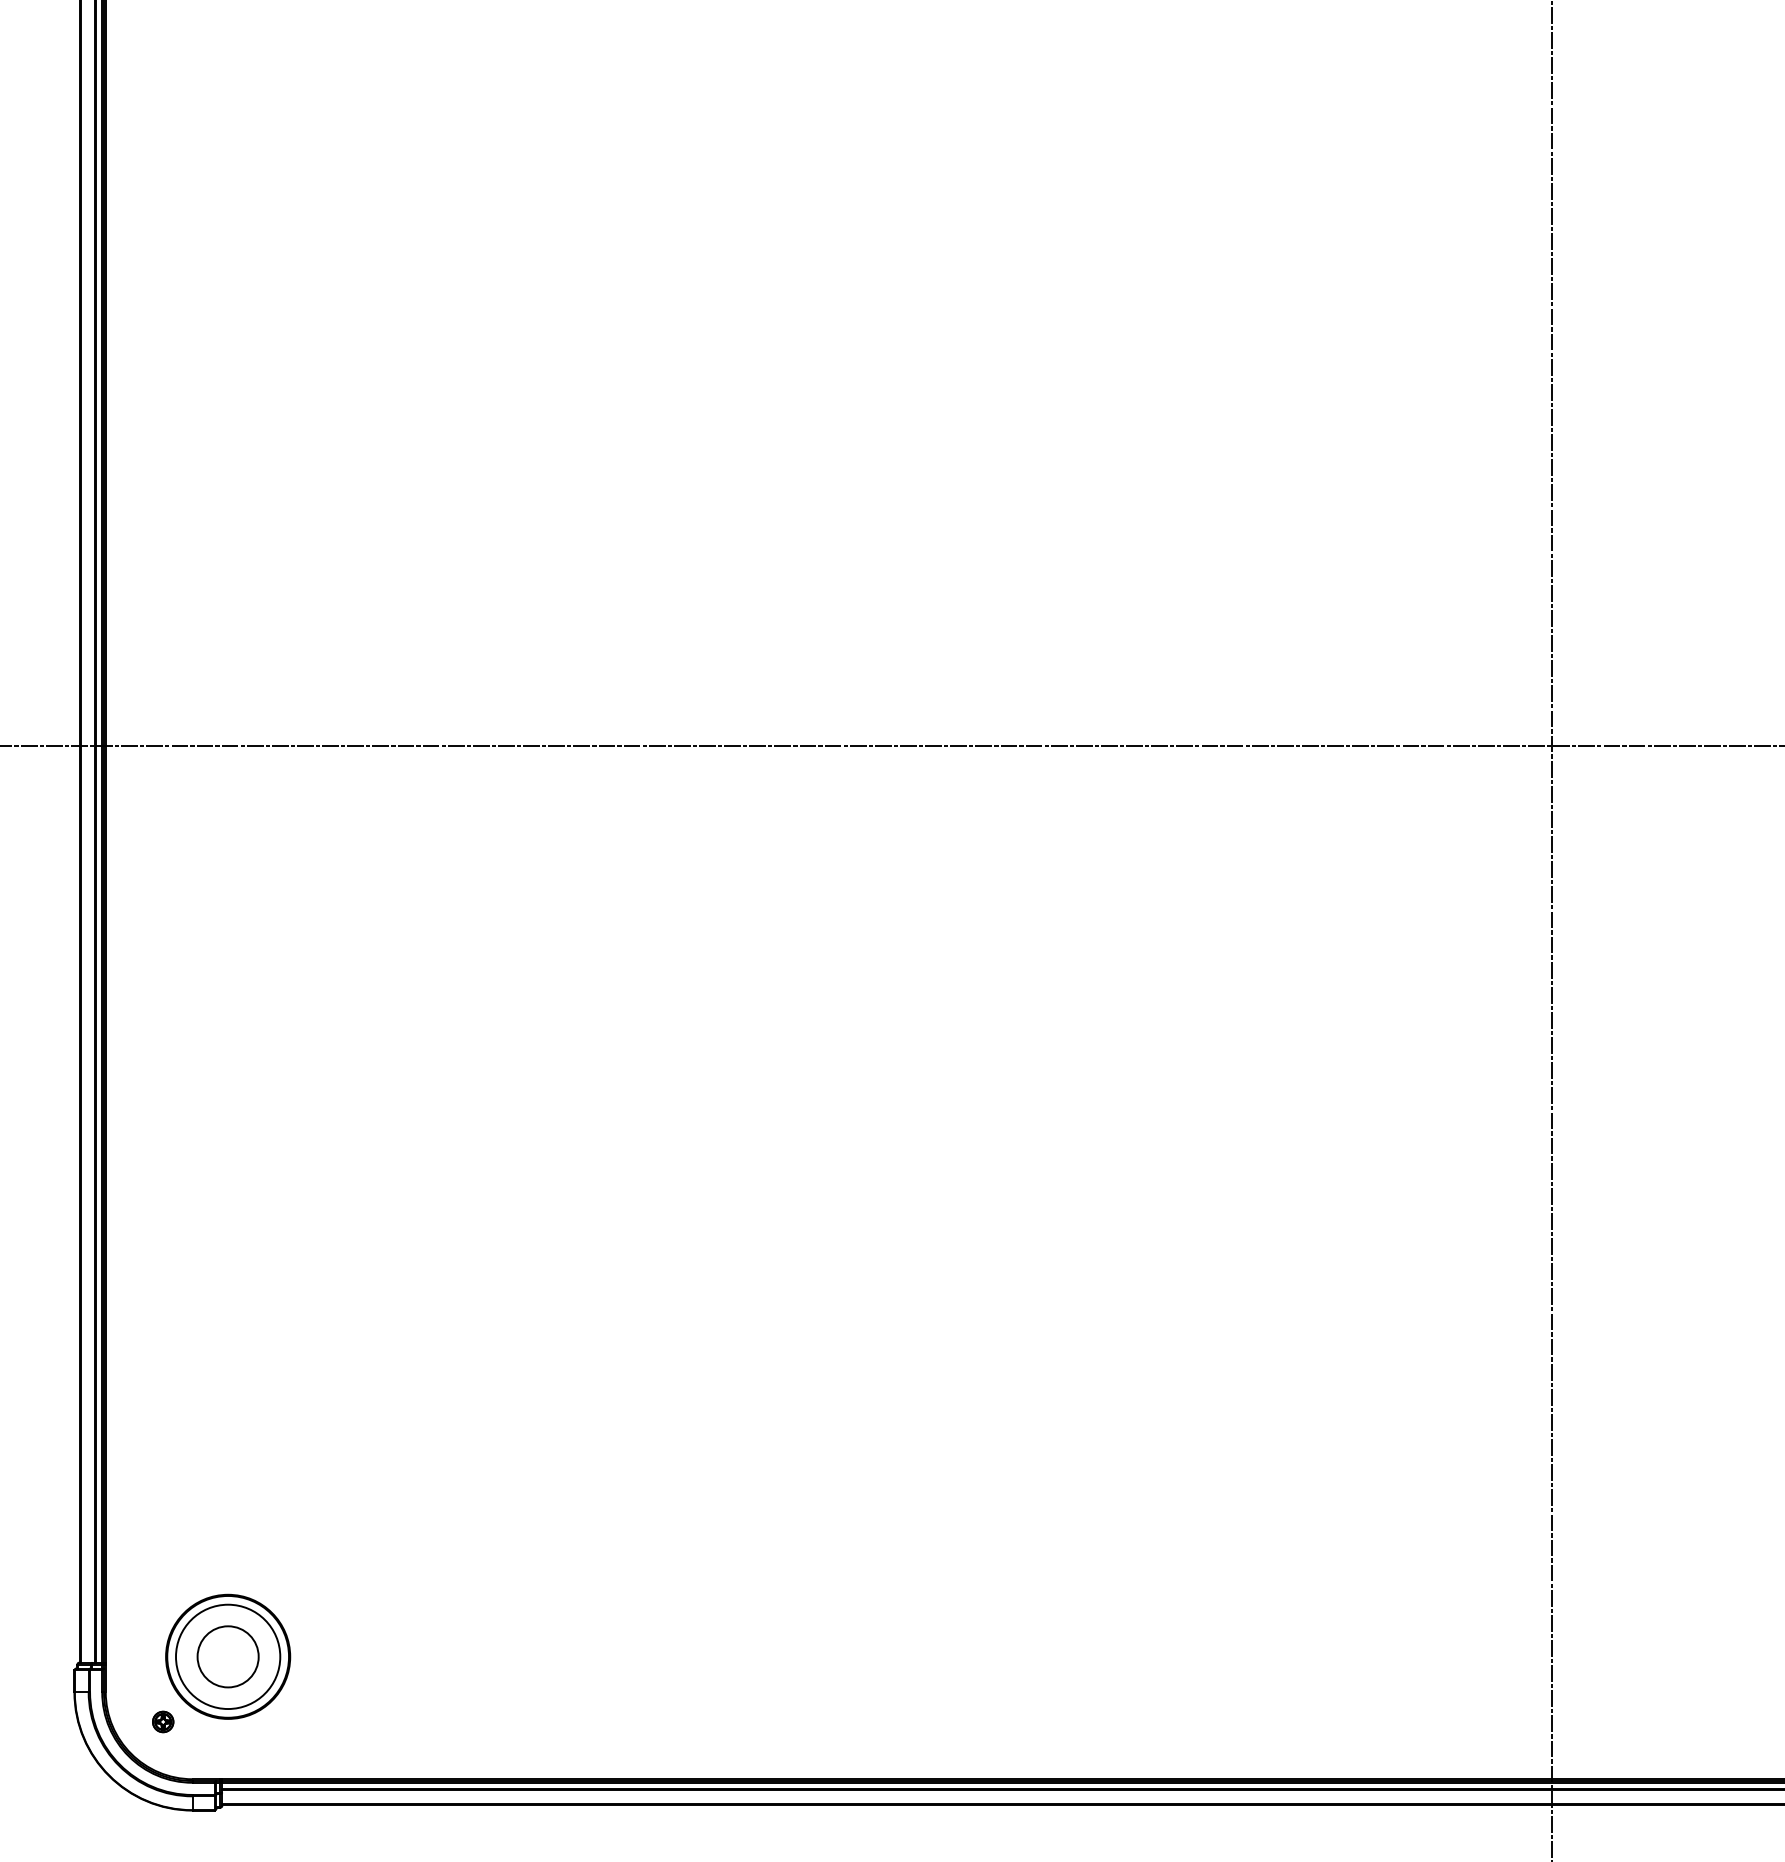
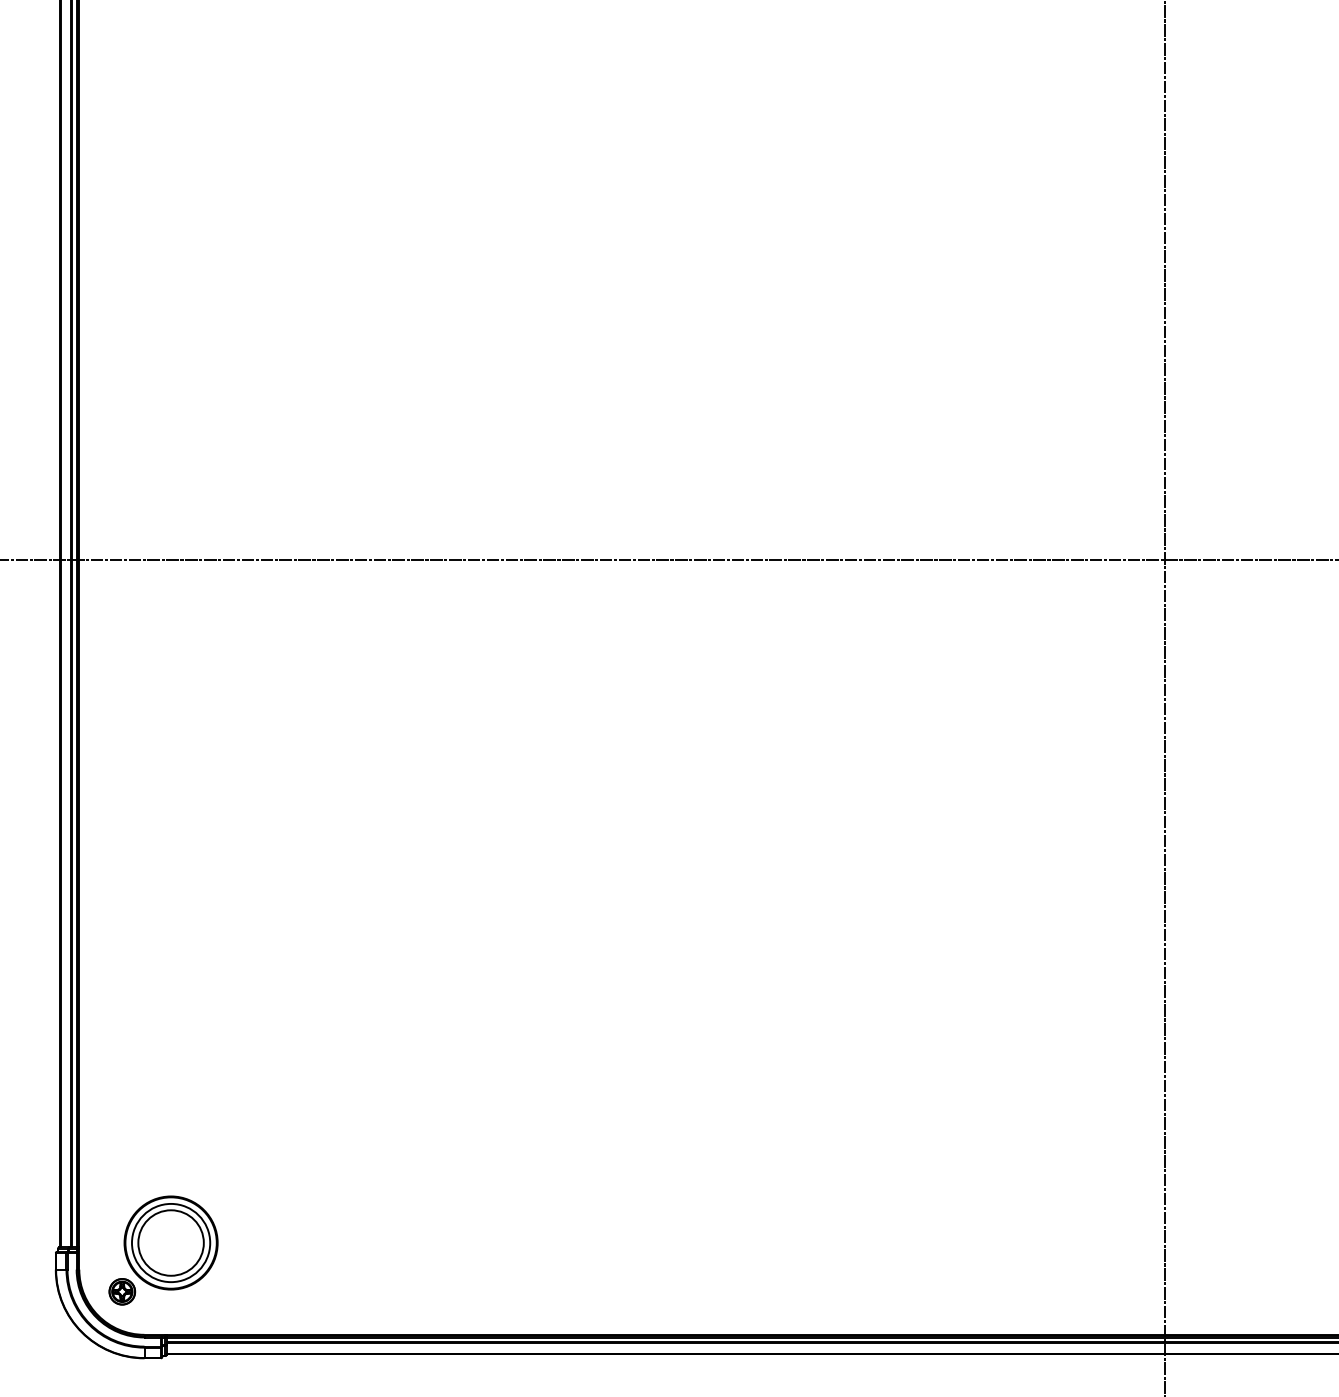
circle: (227, 1656) -> (170, 1242), size x1.43
part: (163, 1721) -> (122, 1291), size x1.67

